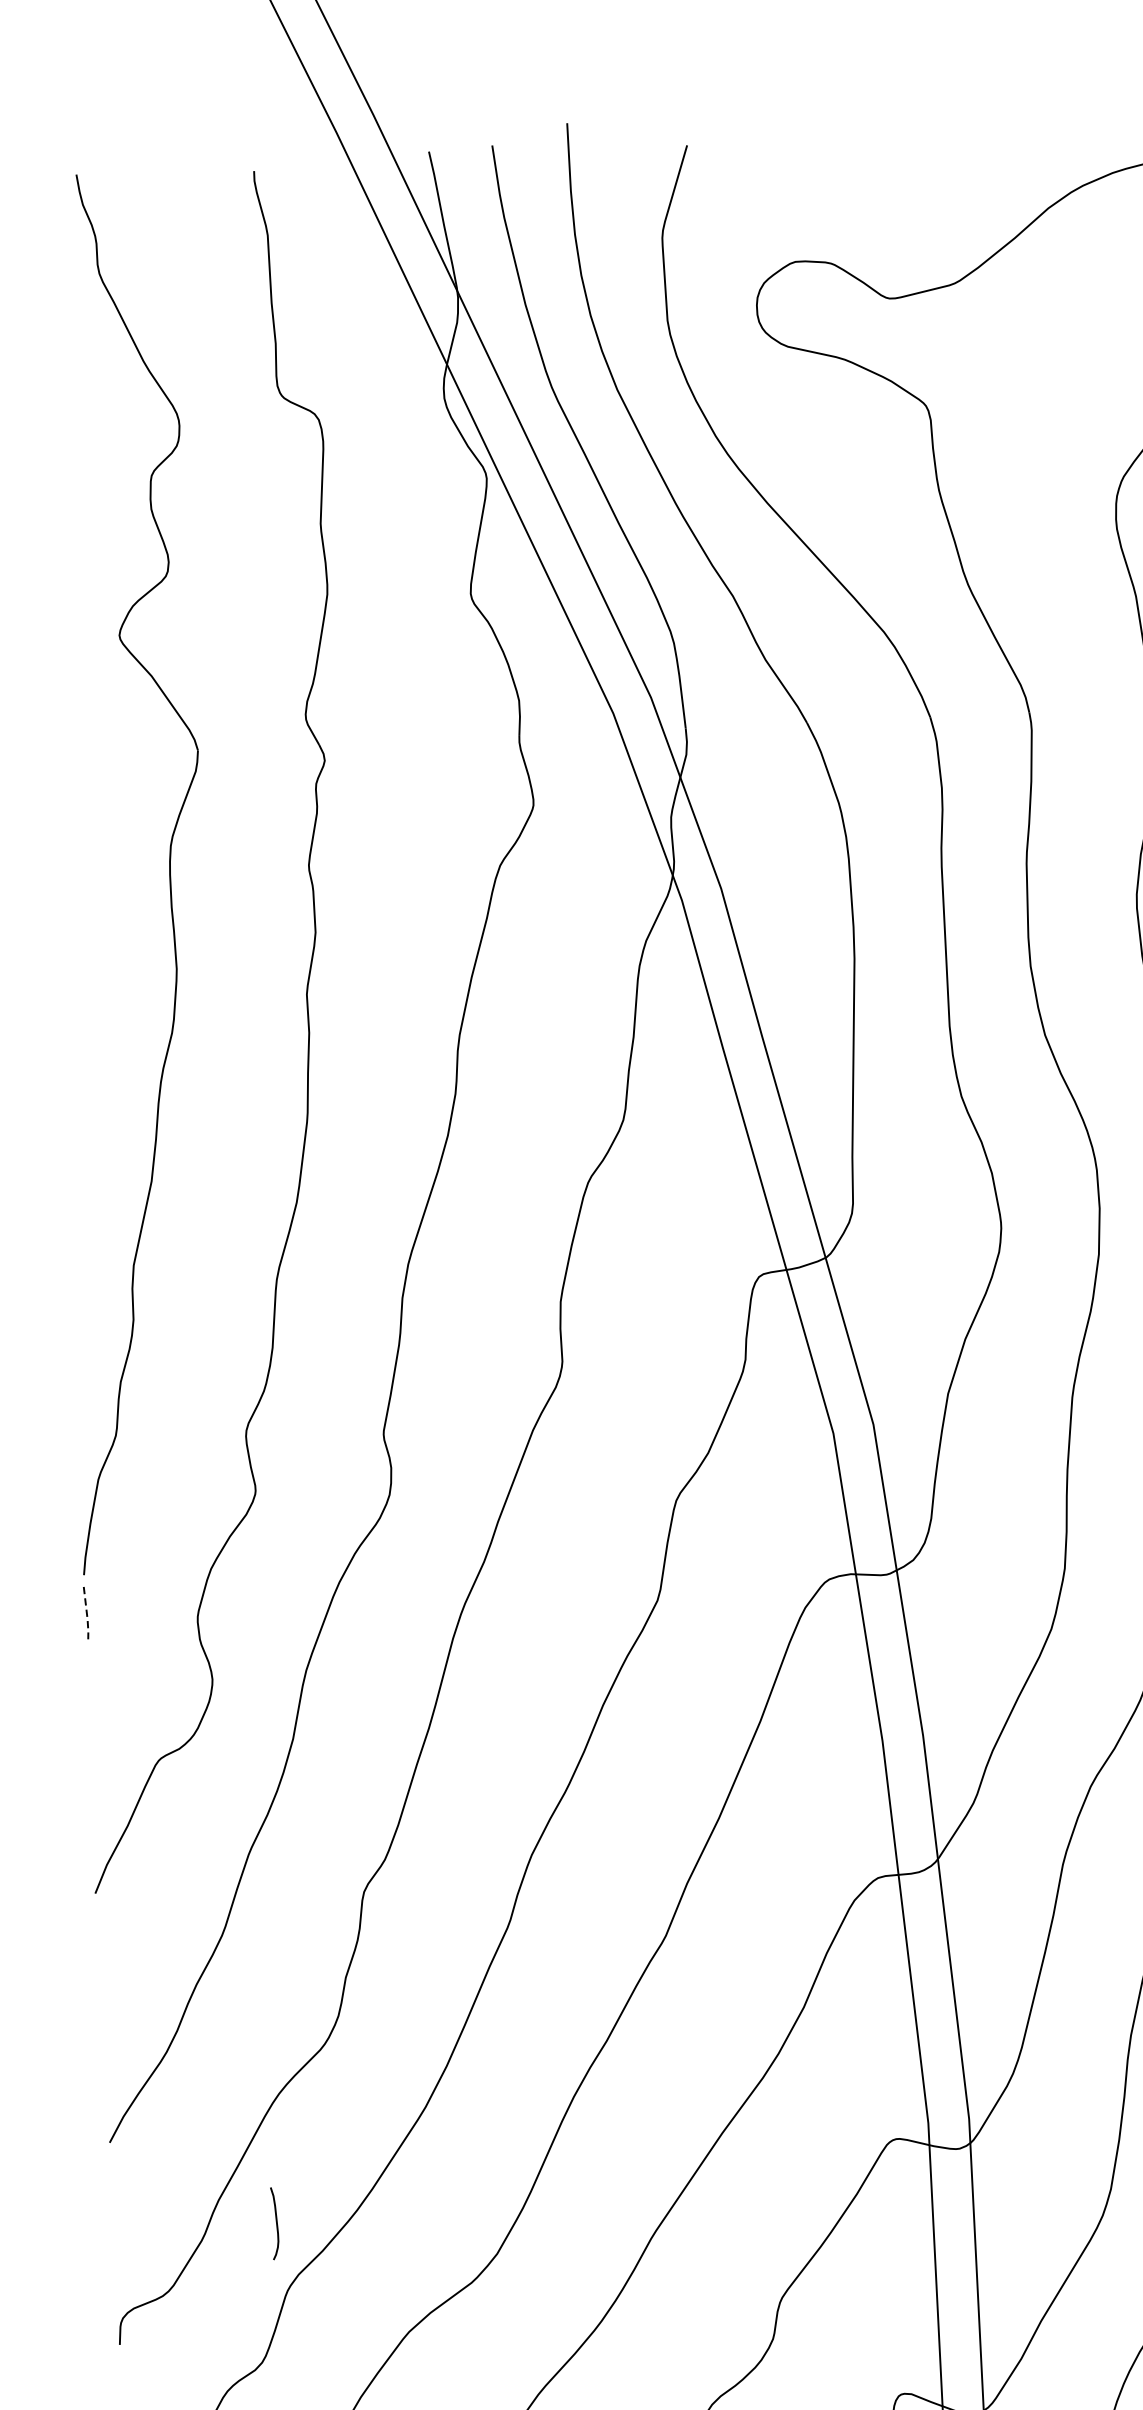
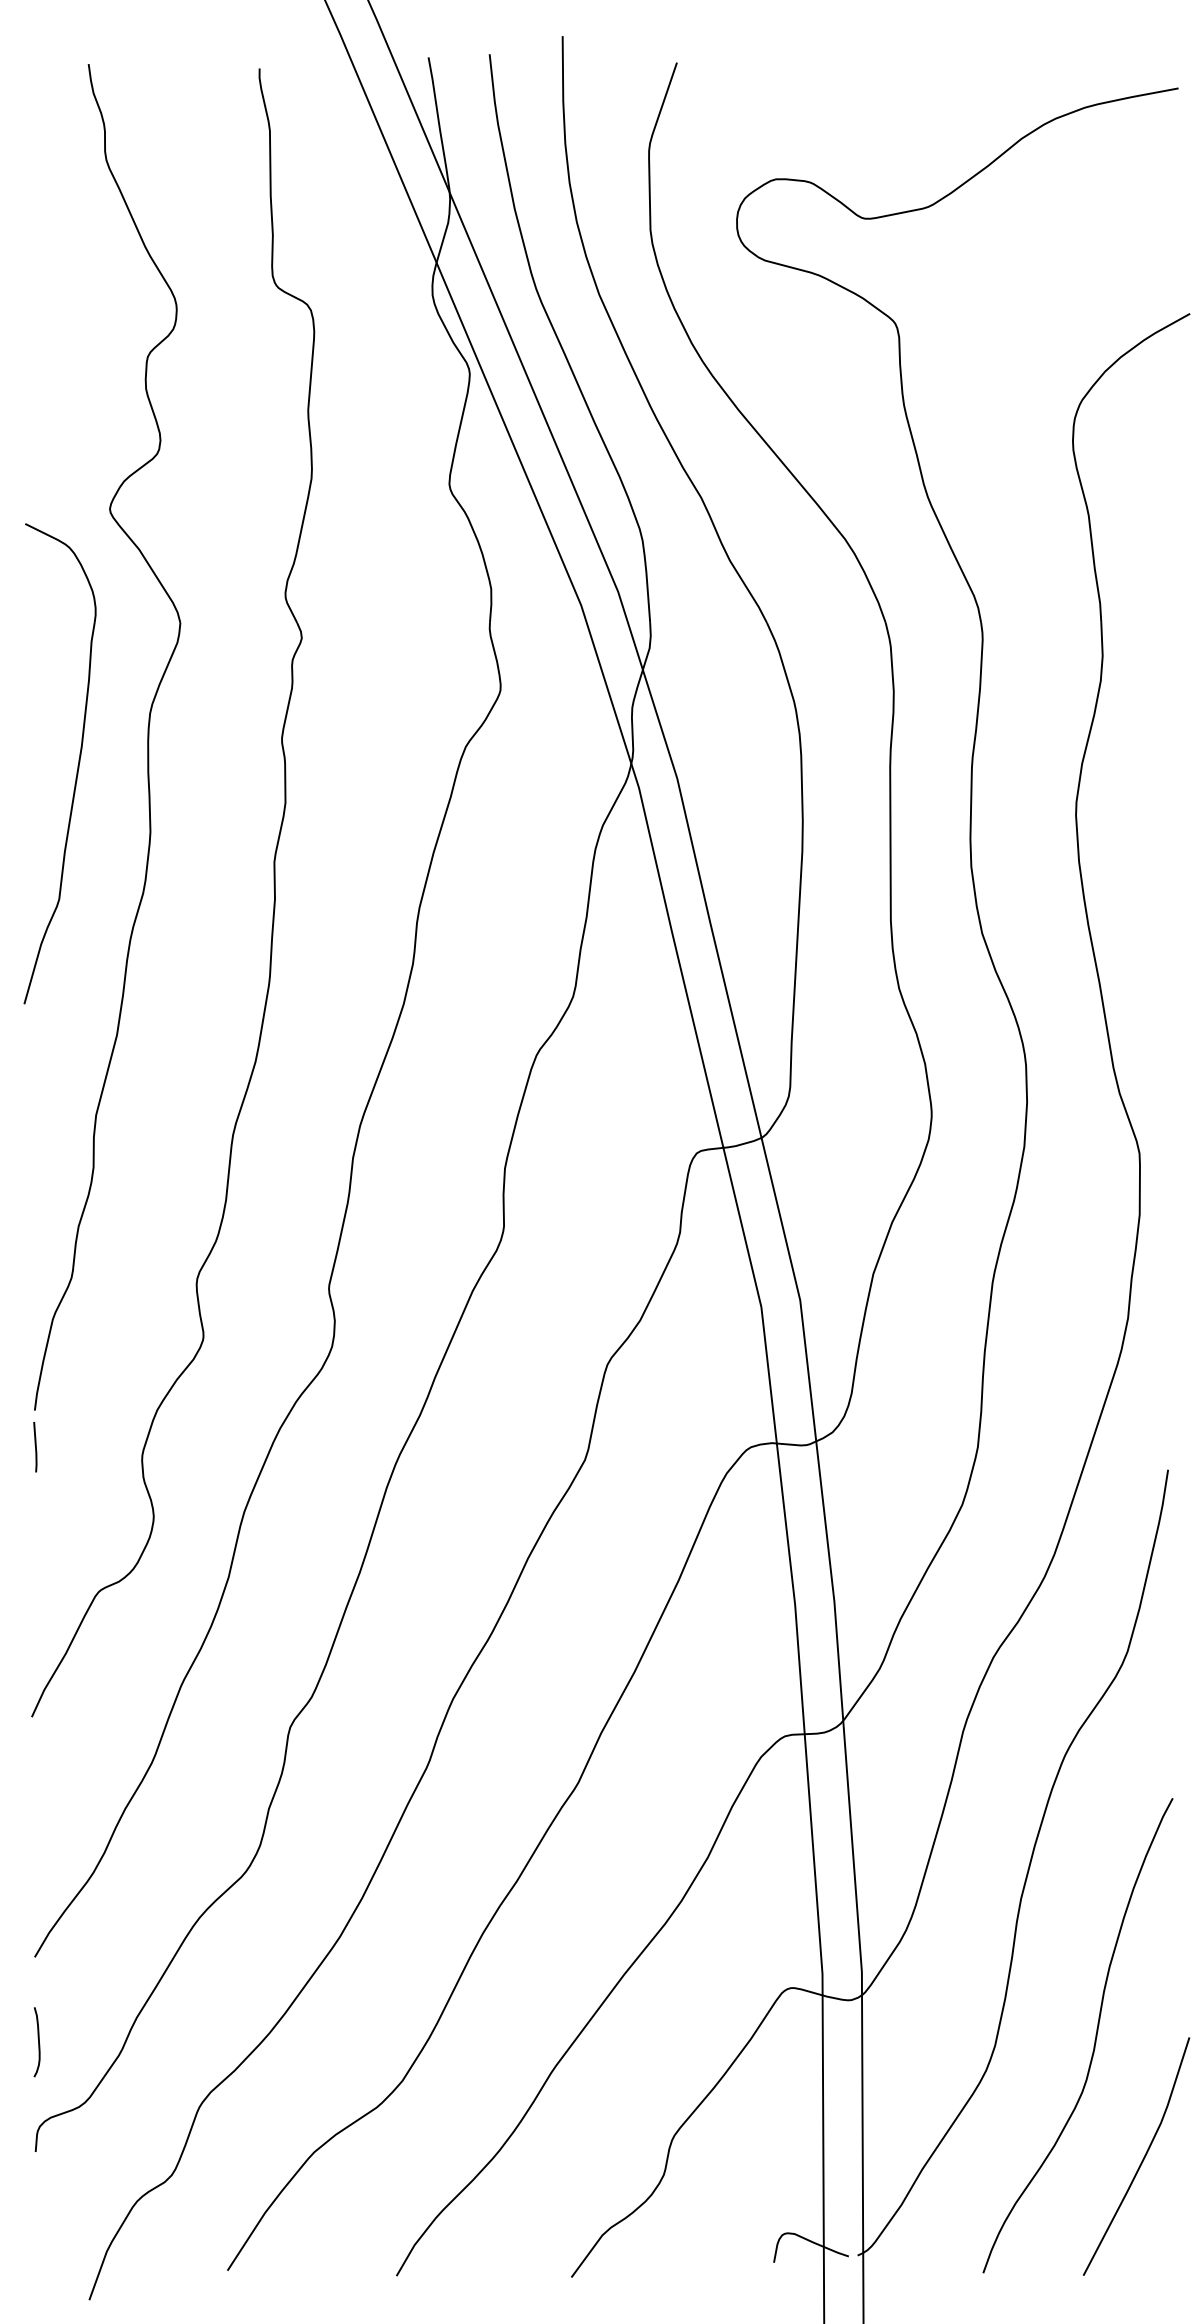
part: (97, 903) -> (77, 765), added
line: (87, 1614) -> (36, 1448), dashed -> solid
curve: (276, 2223) -> (38, 2042), moved

